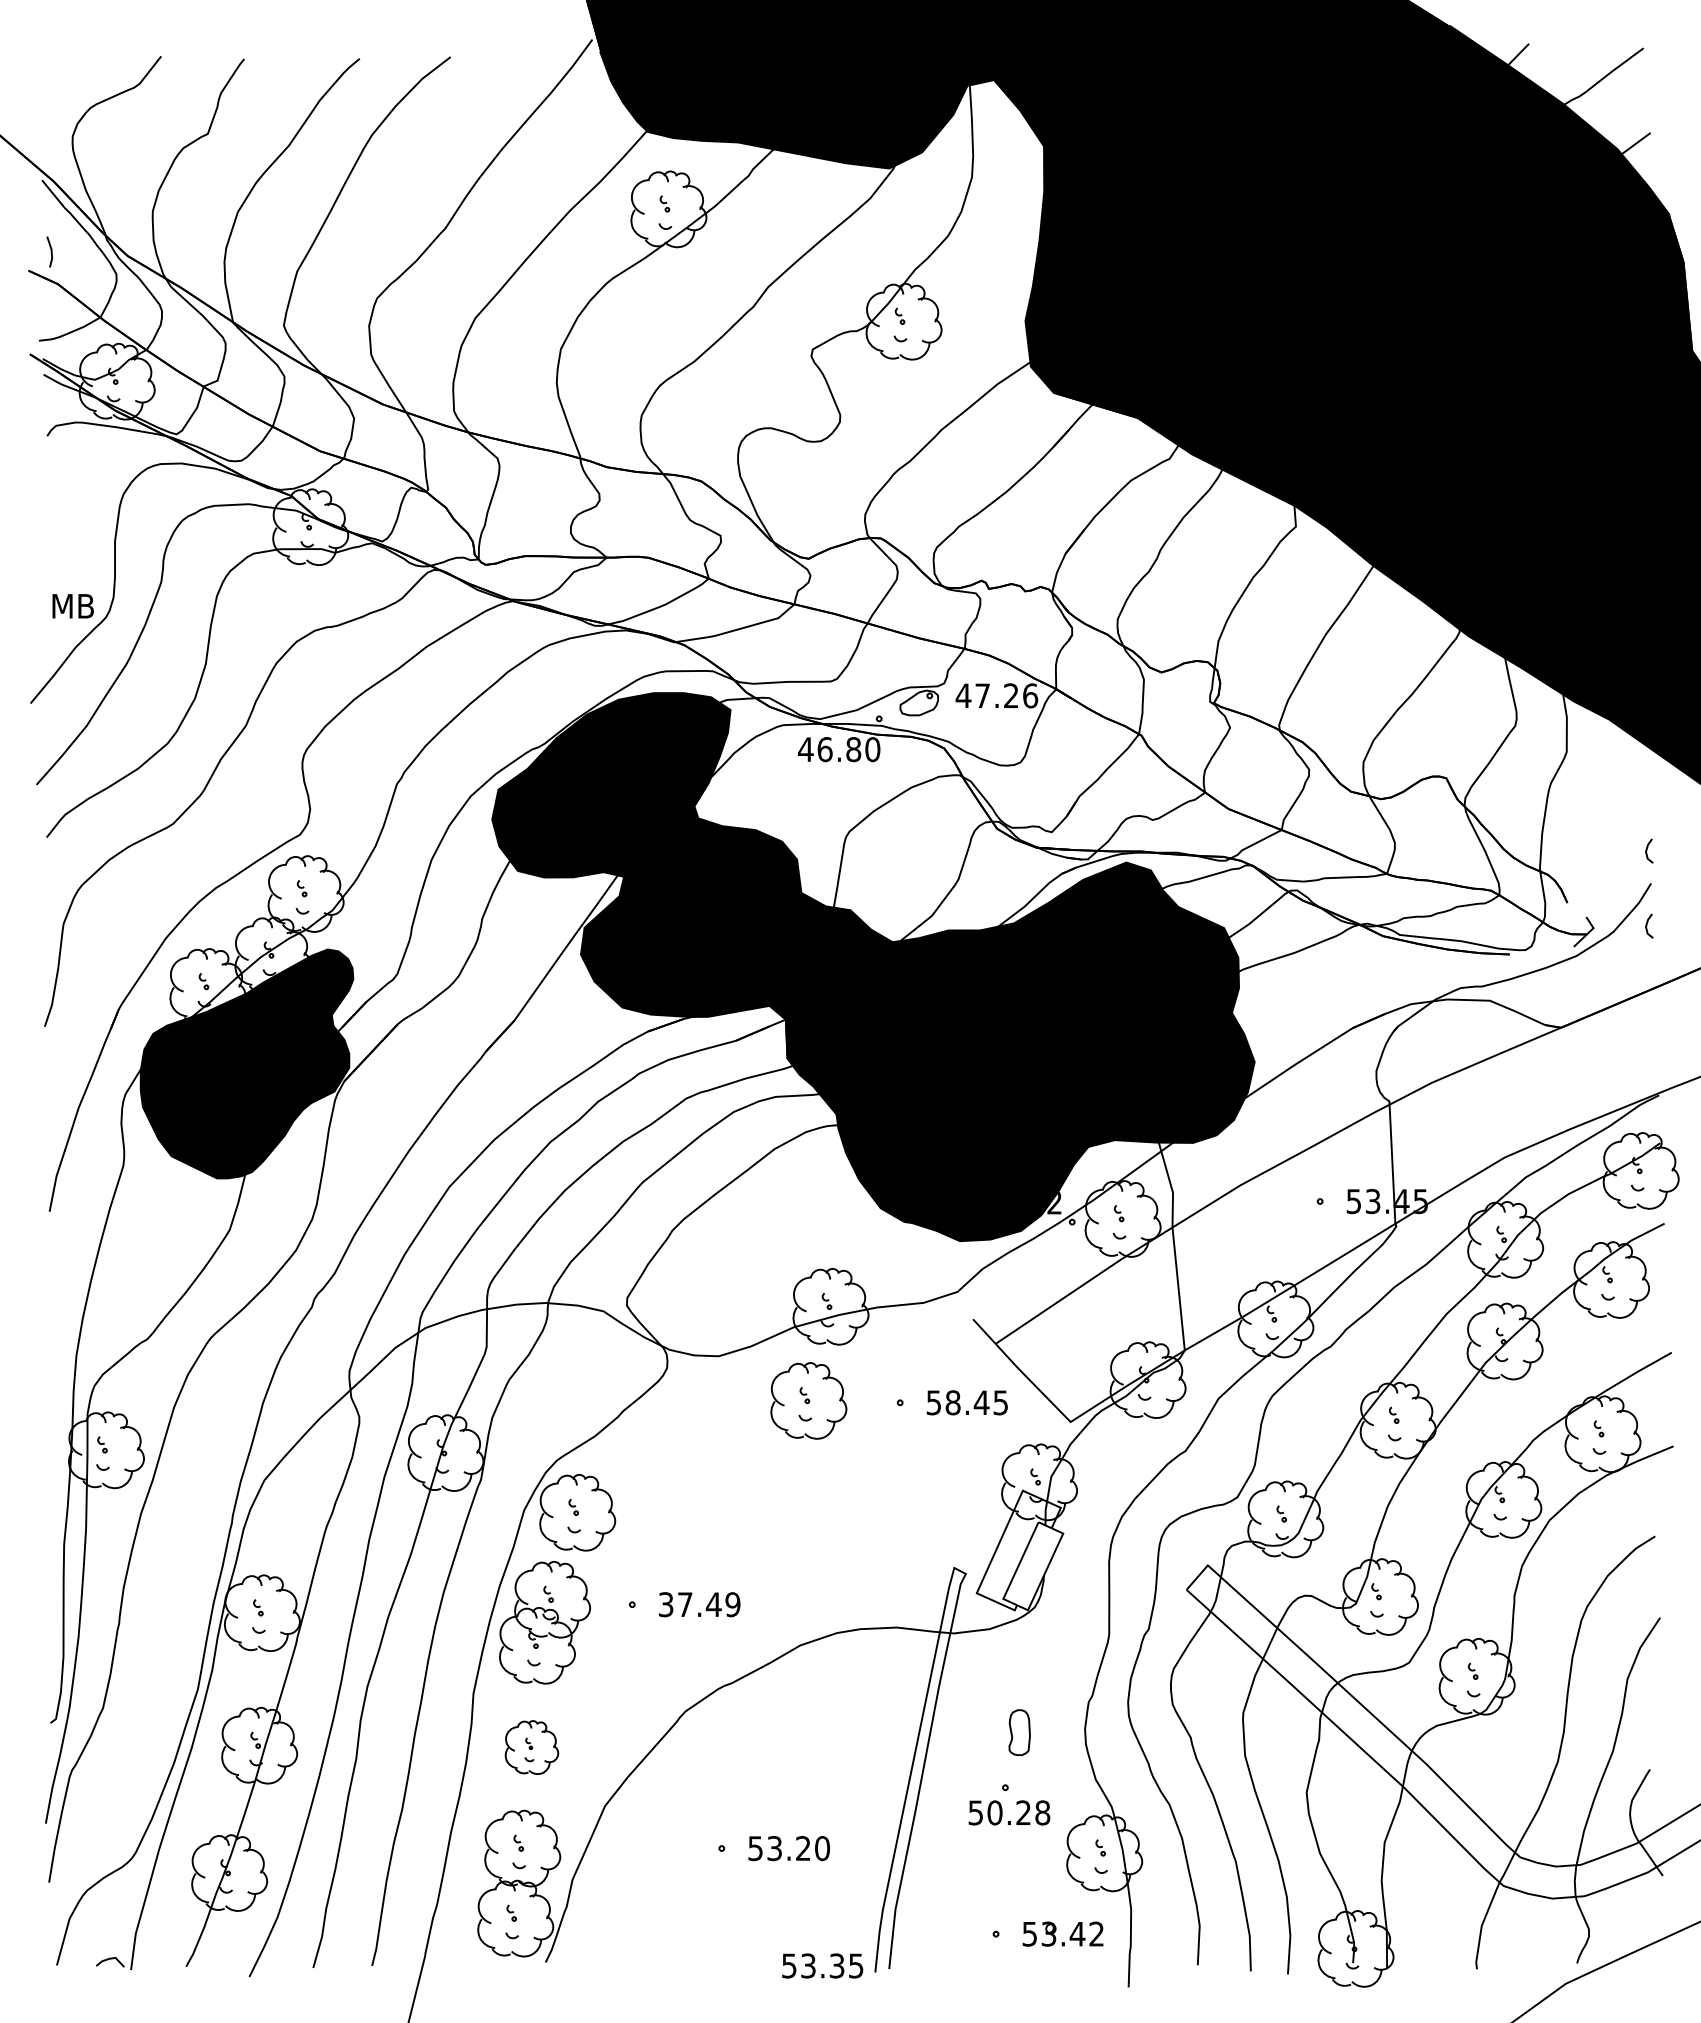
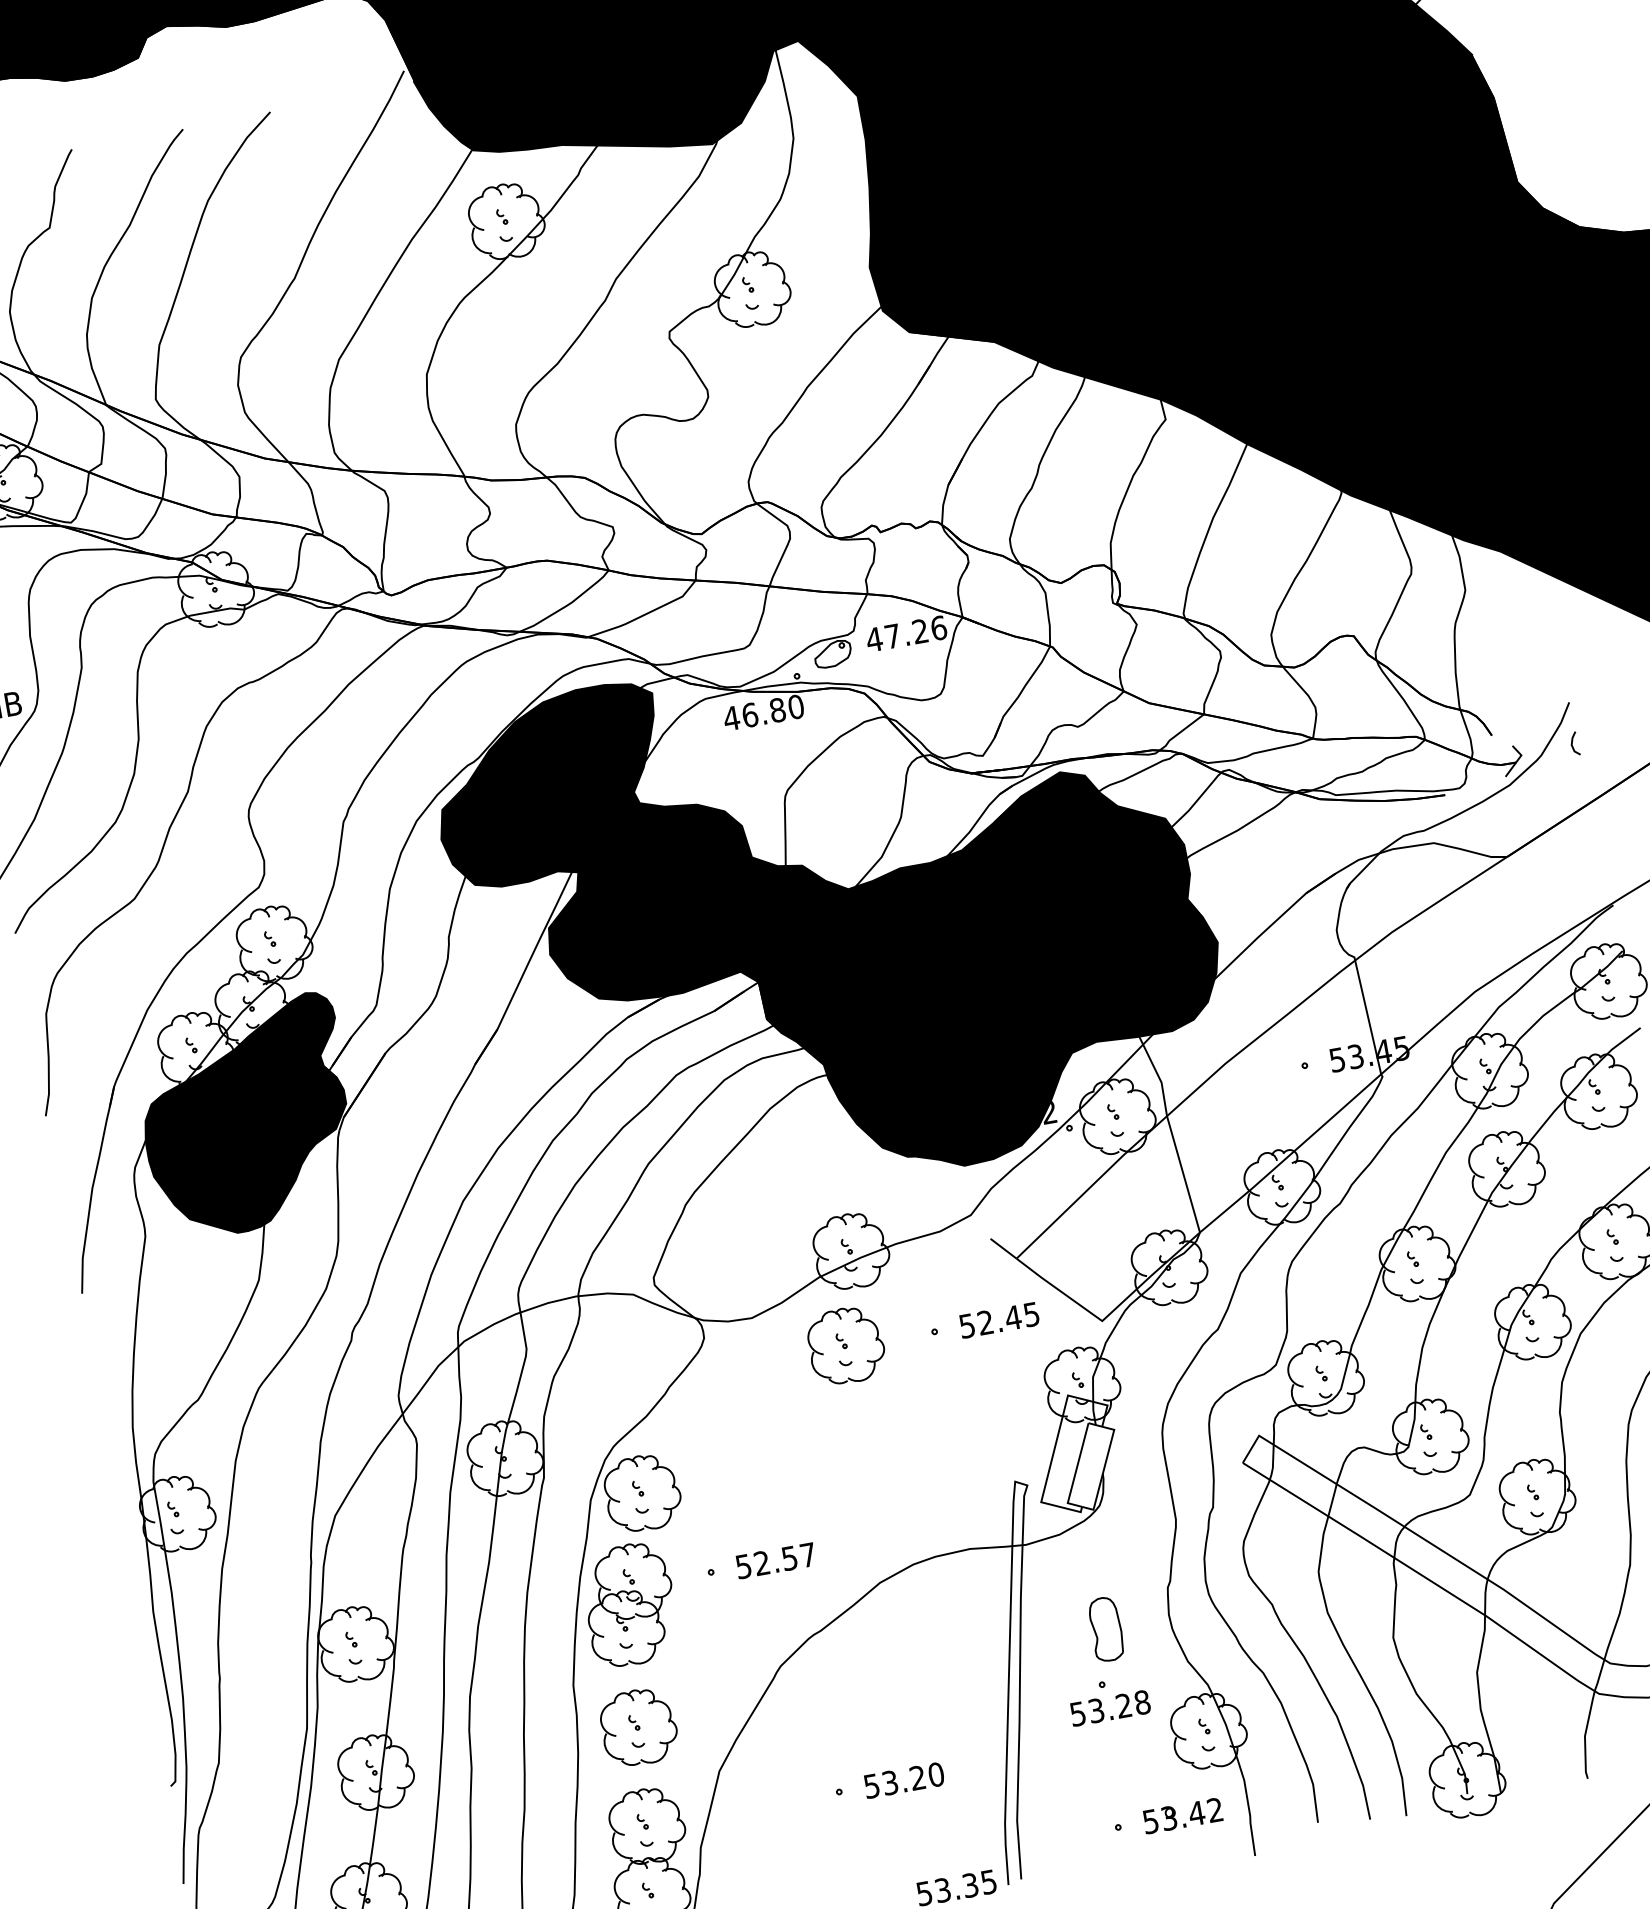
line: (1647, 850) -> (1560, 671), removed
text: (952, 1402) -> (985, 1322), 58.45 -> 52.45
text: (699, 1604) -> (775, 1560), 37.49 -> 52.57
part: (1019, 1732) -> (1106, 1629), size x1.43
part: (531, 1747) -> (638, 1727), size x1.43
text: (994, 1812) -> (1095, 1710), 50.28 -> 53.28

